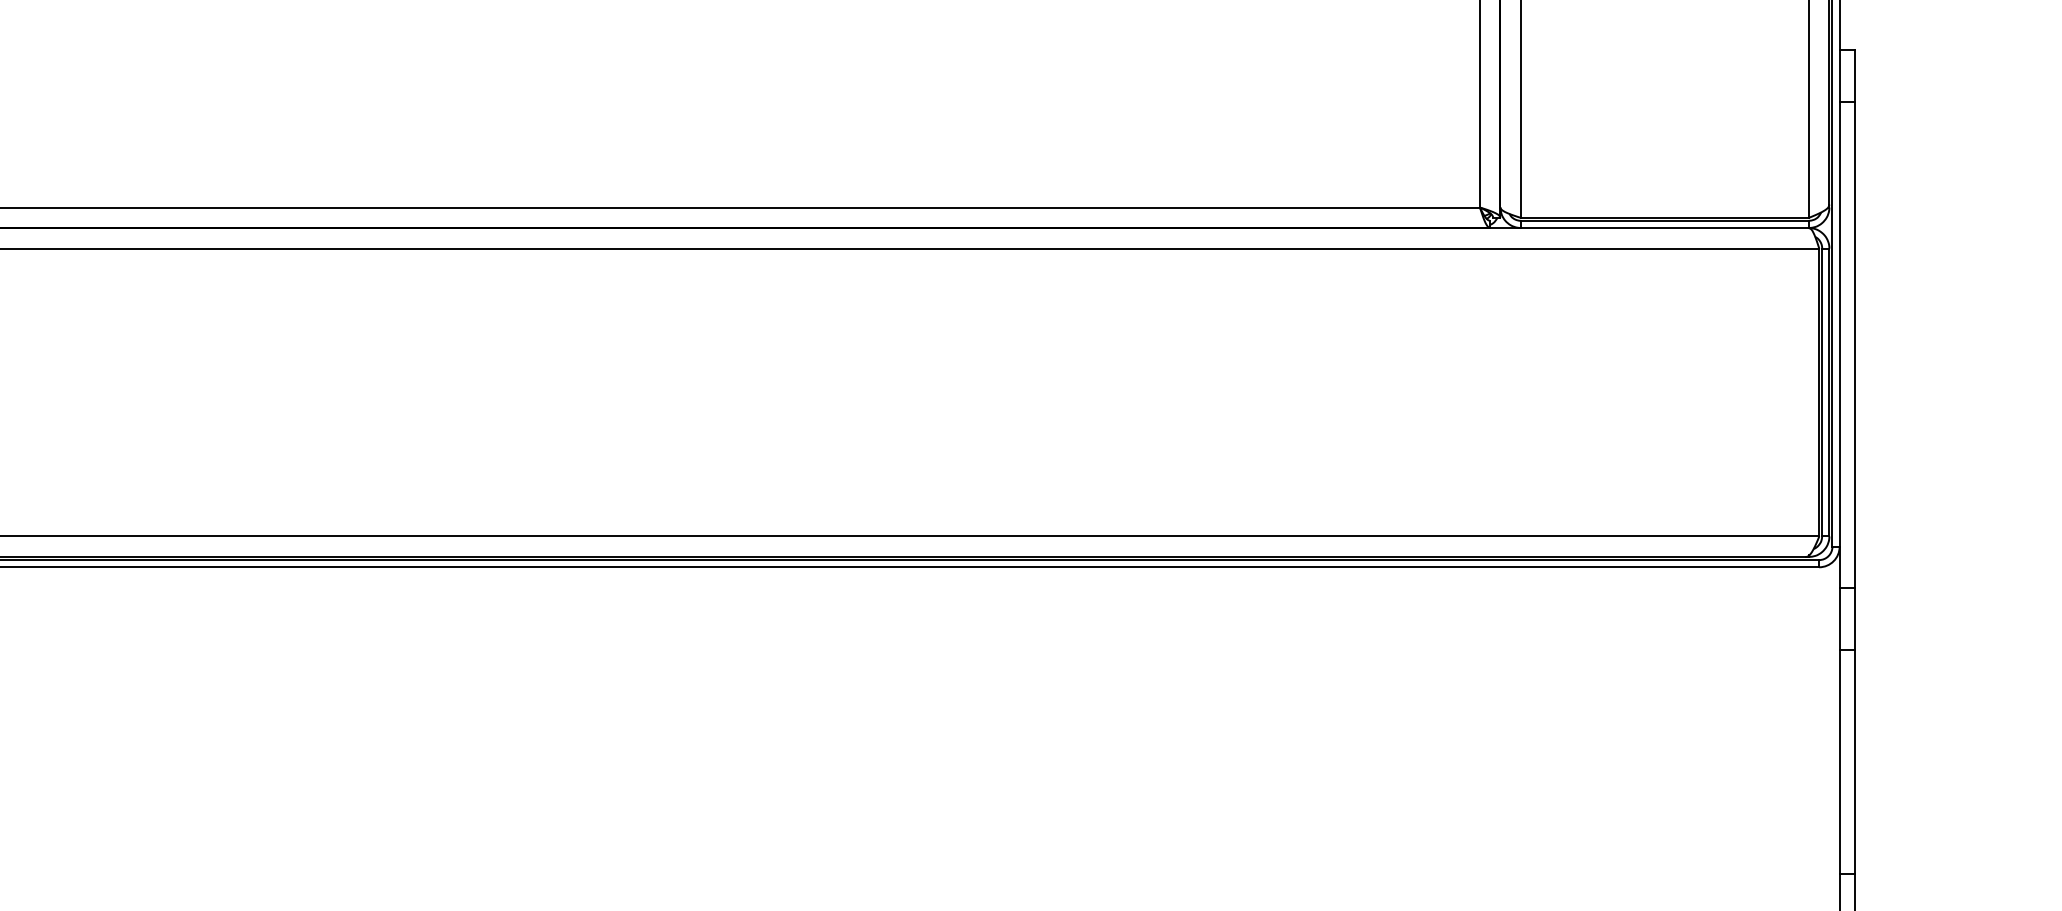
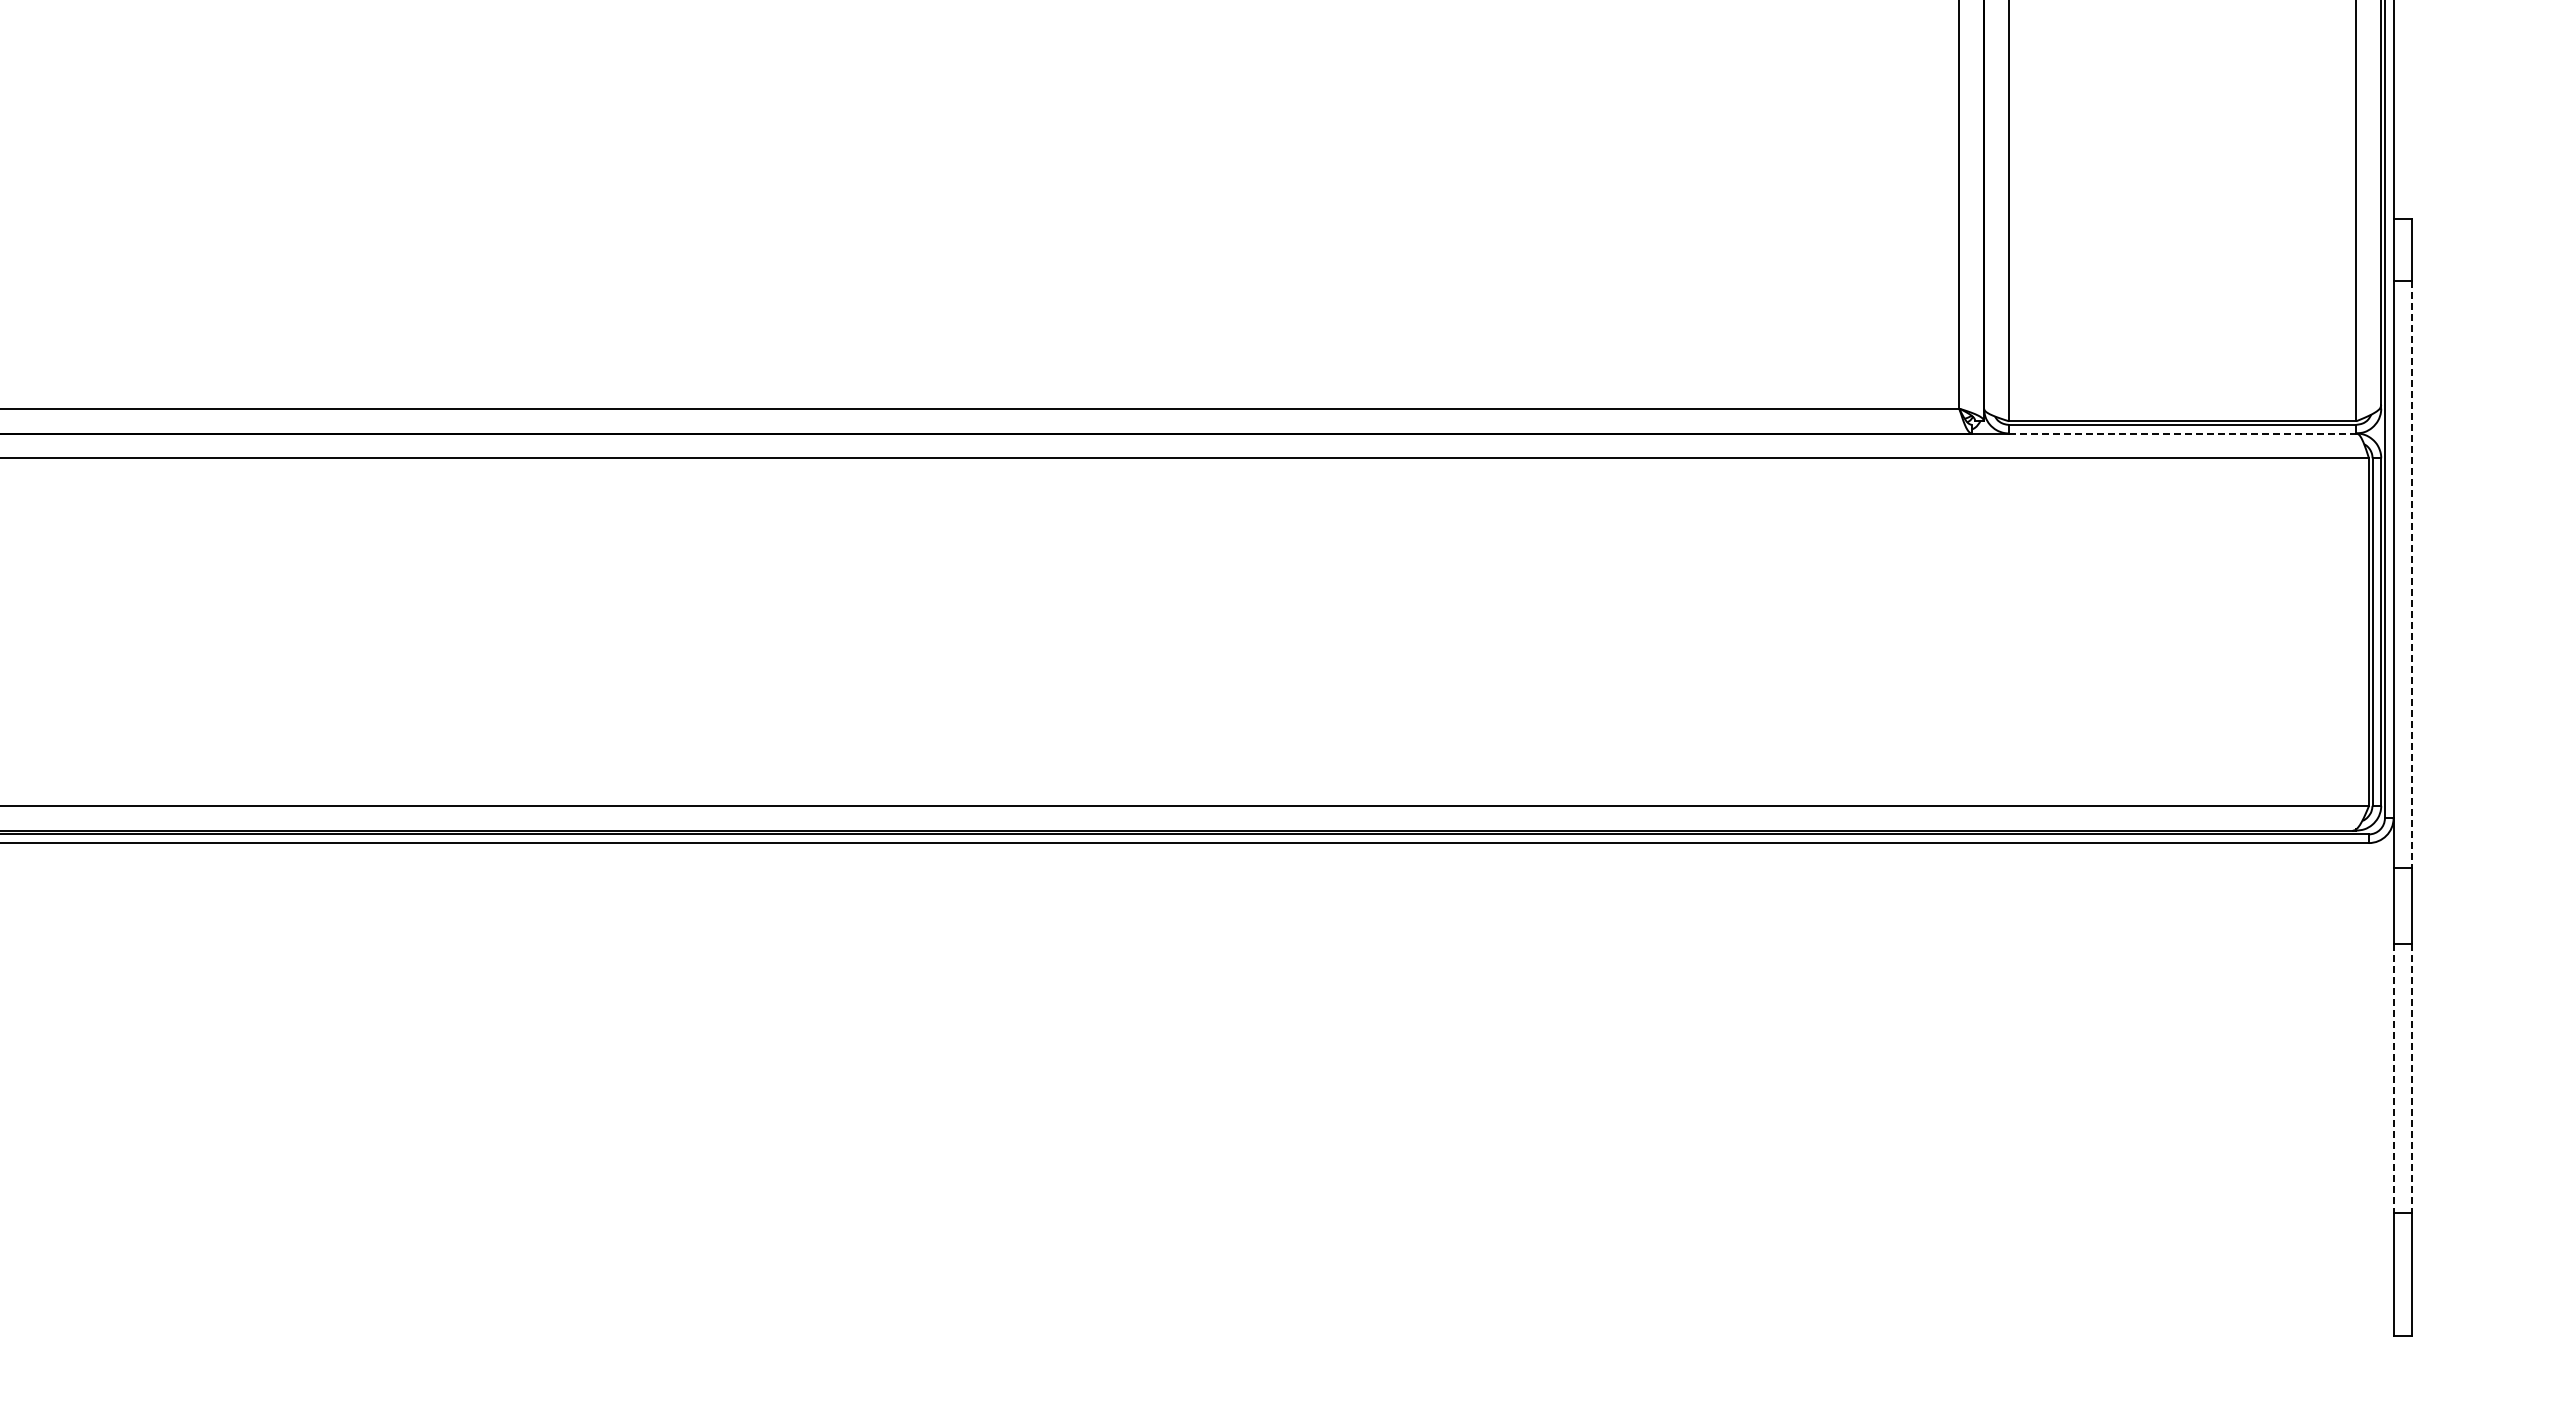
line: (1664, 228) -> (2182, 433), solid -> dashed
line: (1855, 344) -> (2412, 574), solid -> dashed
line: (1839, 762) -> (2393, 1078), solid -> dashed
line: (1855, 762) -> (2412, 1078), solid -> dashed

